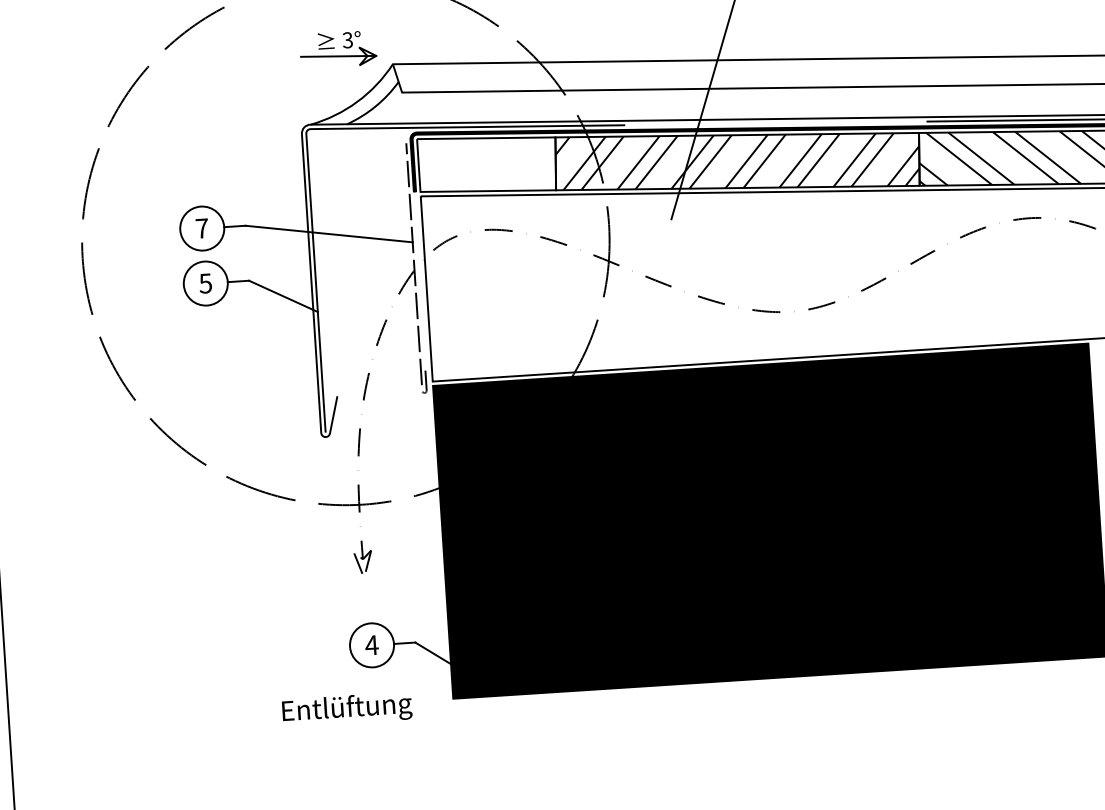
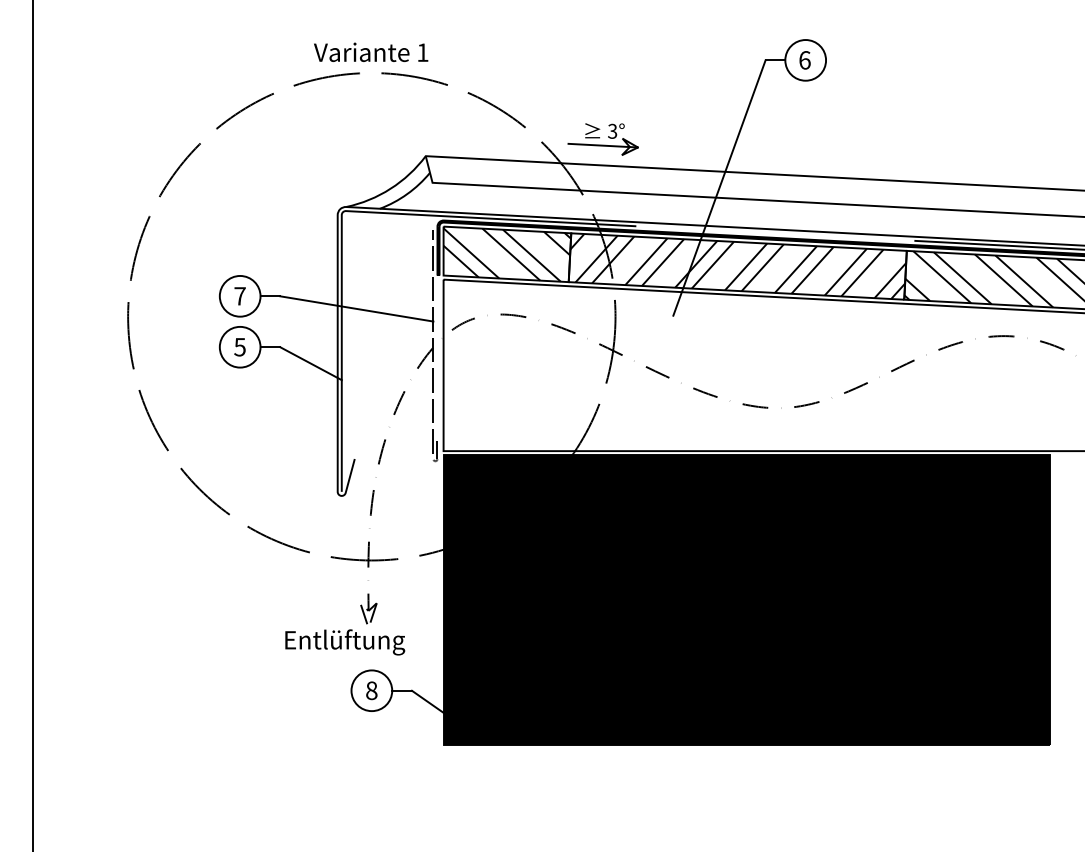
part: (337, 49) -> (602, 139), moved
hatch: (488, 164) -> (507, 254), added
text: (371, 645) -> (371, 690), 4 -> 8
text: (347, 709) -> (345, 642), moved

